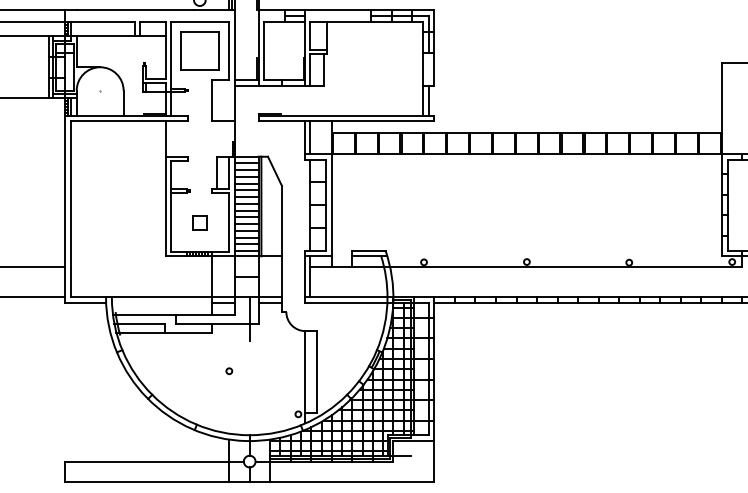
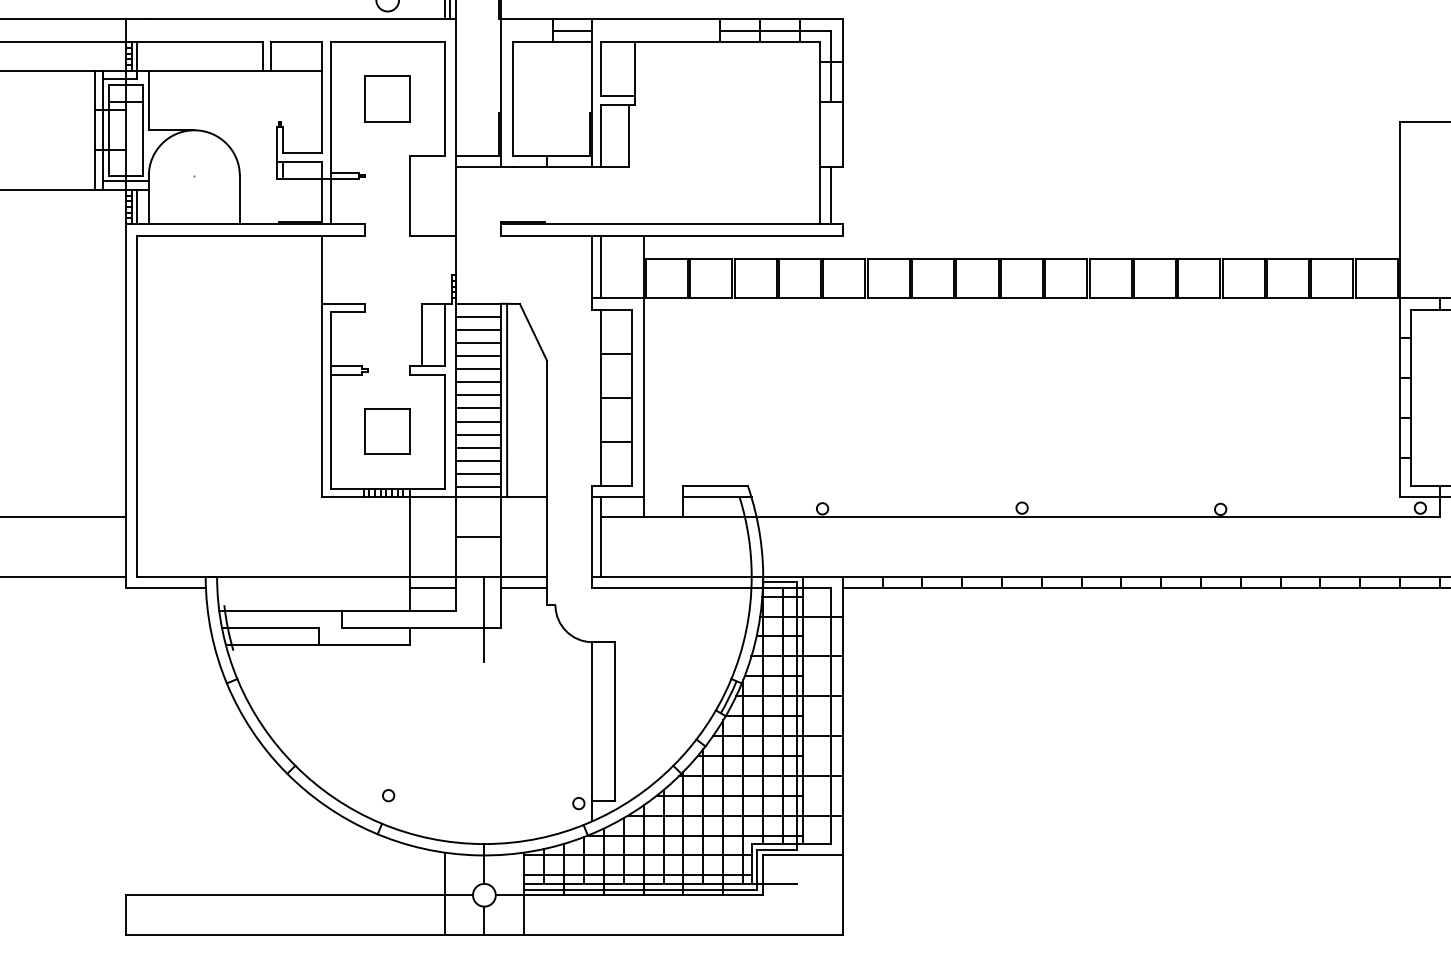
part: (199, 50) -> (387, 97), size x0.62
part: (199, 222) -> (387, 431), size x1.67
circle: (229, 371) -> (388, 796), moved

